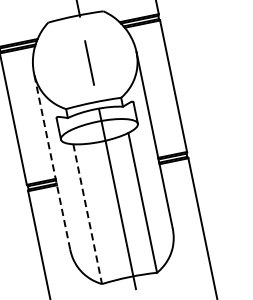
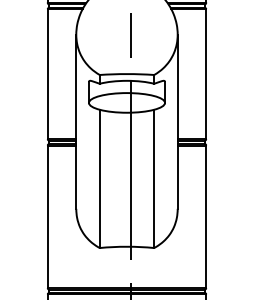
line: (52, 160) -> (76, 121), dashed -> solid
line: (87, 214) -> (99, 179), dashed -> solid

